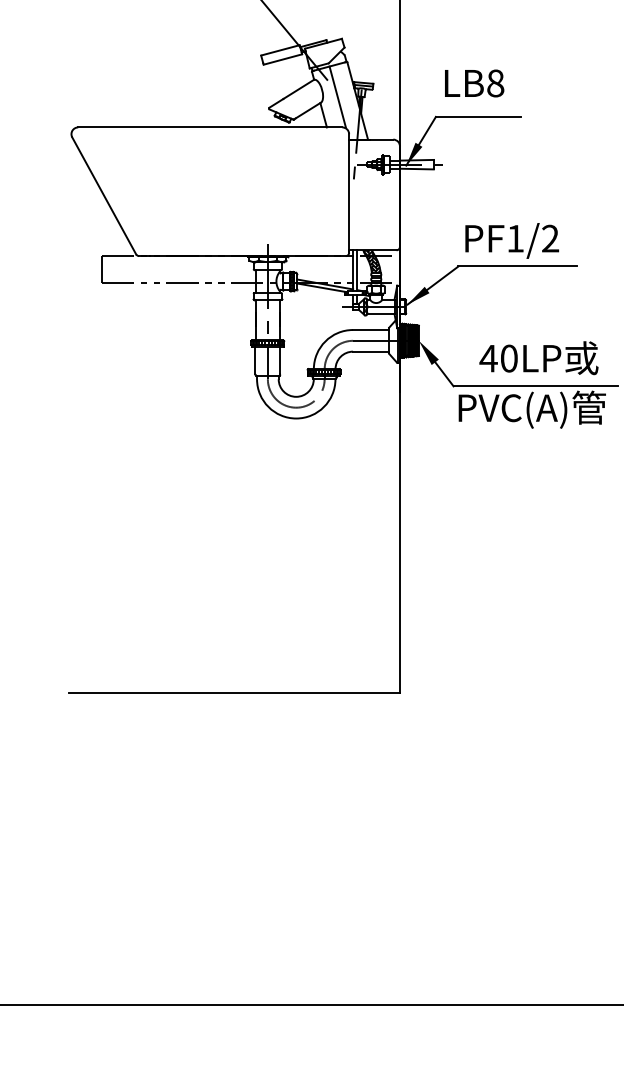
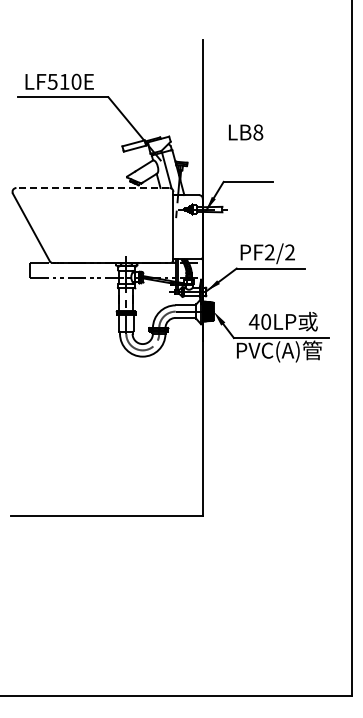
text: (475, 83) -> (246, 132), moved
line: (209, 128) -> (92, 188), solid -> dashed
text: (515, 238) -> (269, 252), PF1/2 -> PF2/2

